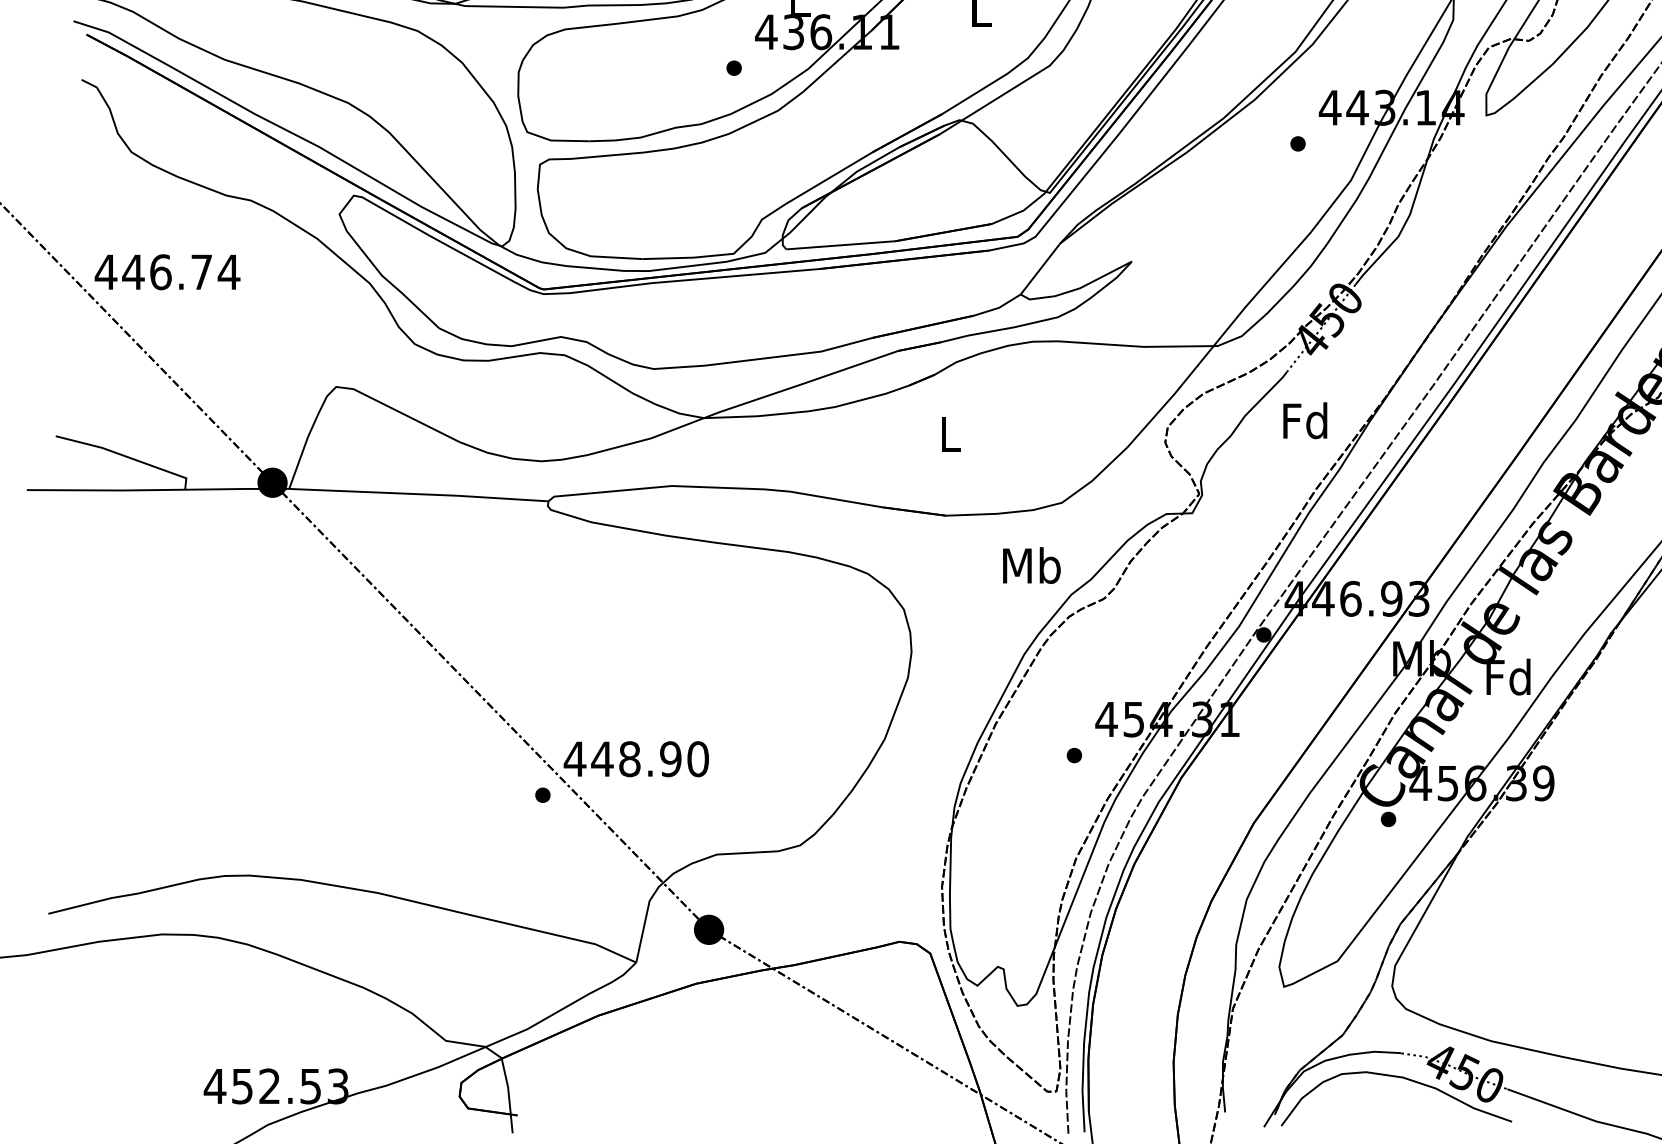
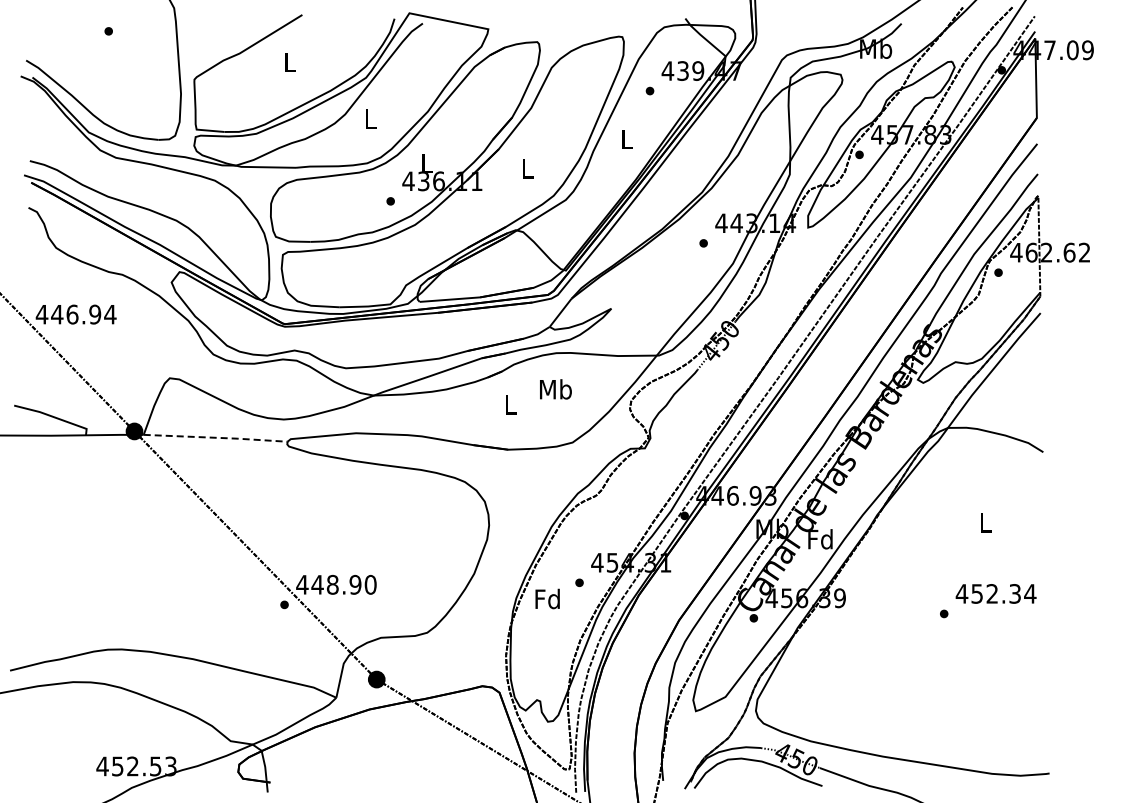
text: (202, 272) -> (95, 314), 446.74 -> 446.94
text: (1304, 419) -> (547, 598), moved
line: (420, 493) -> (216, 437), solid -> dashed
text: (1031, 565) -> (555, 389), moved

